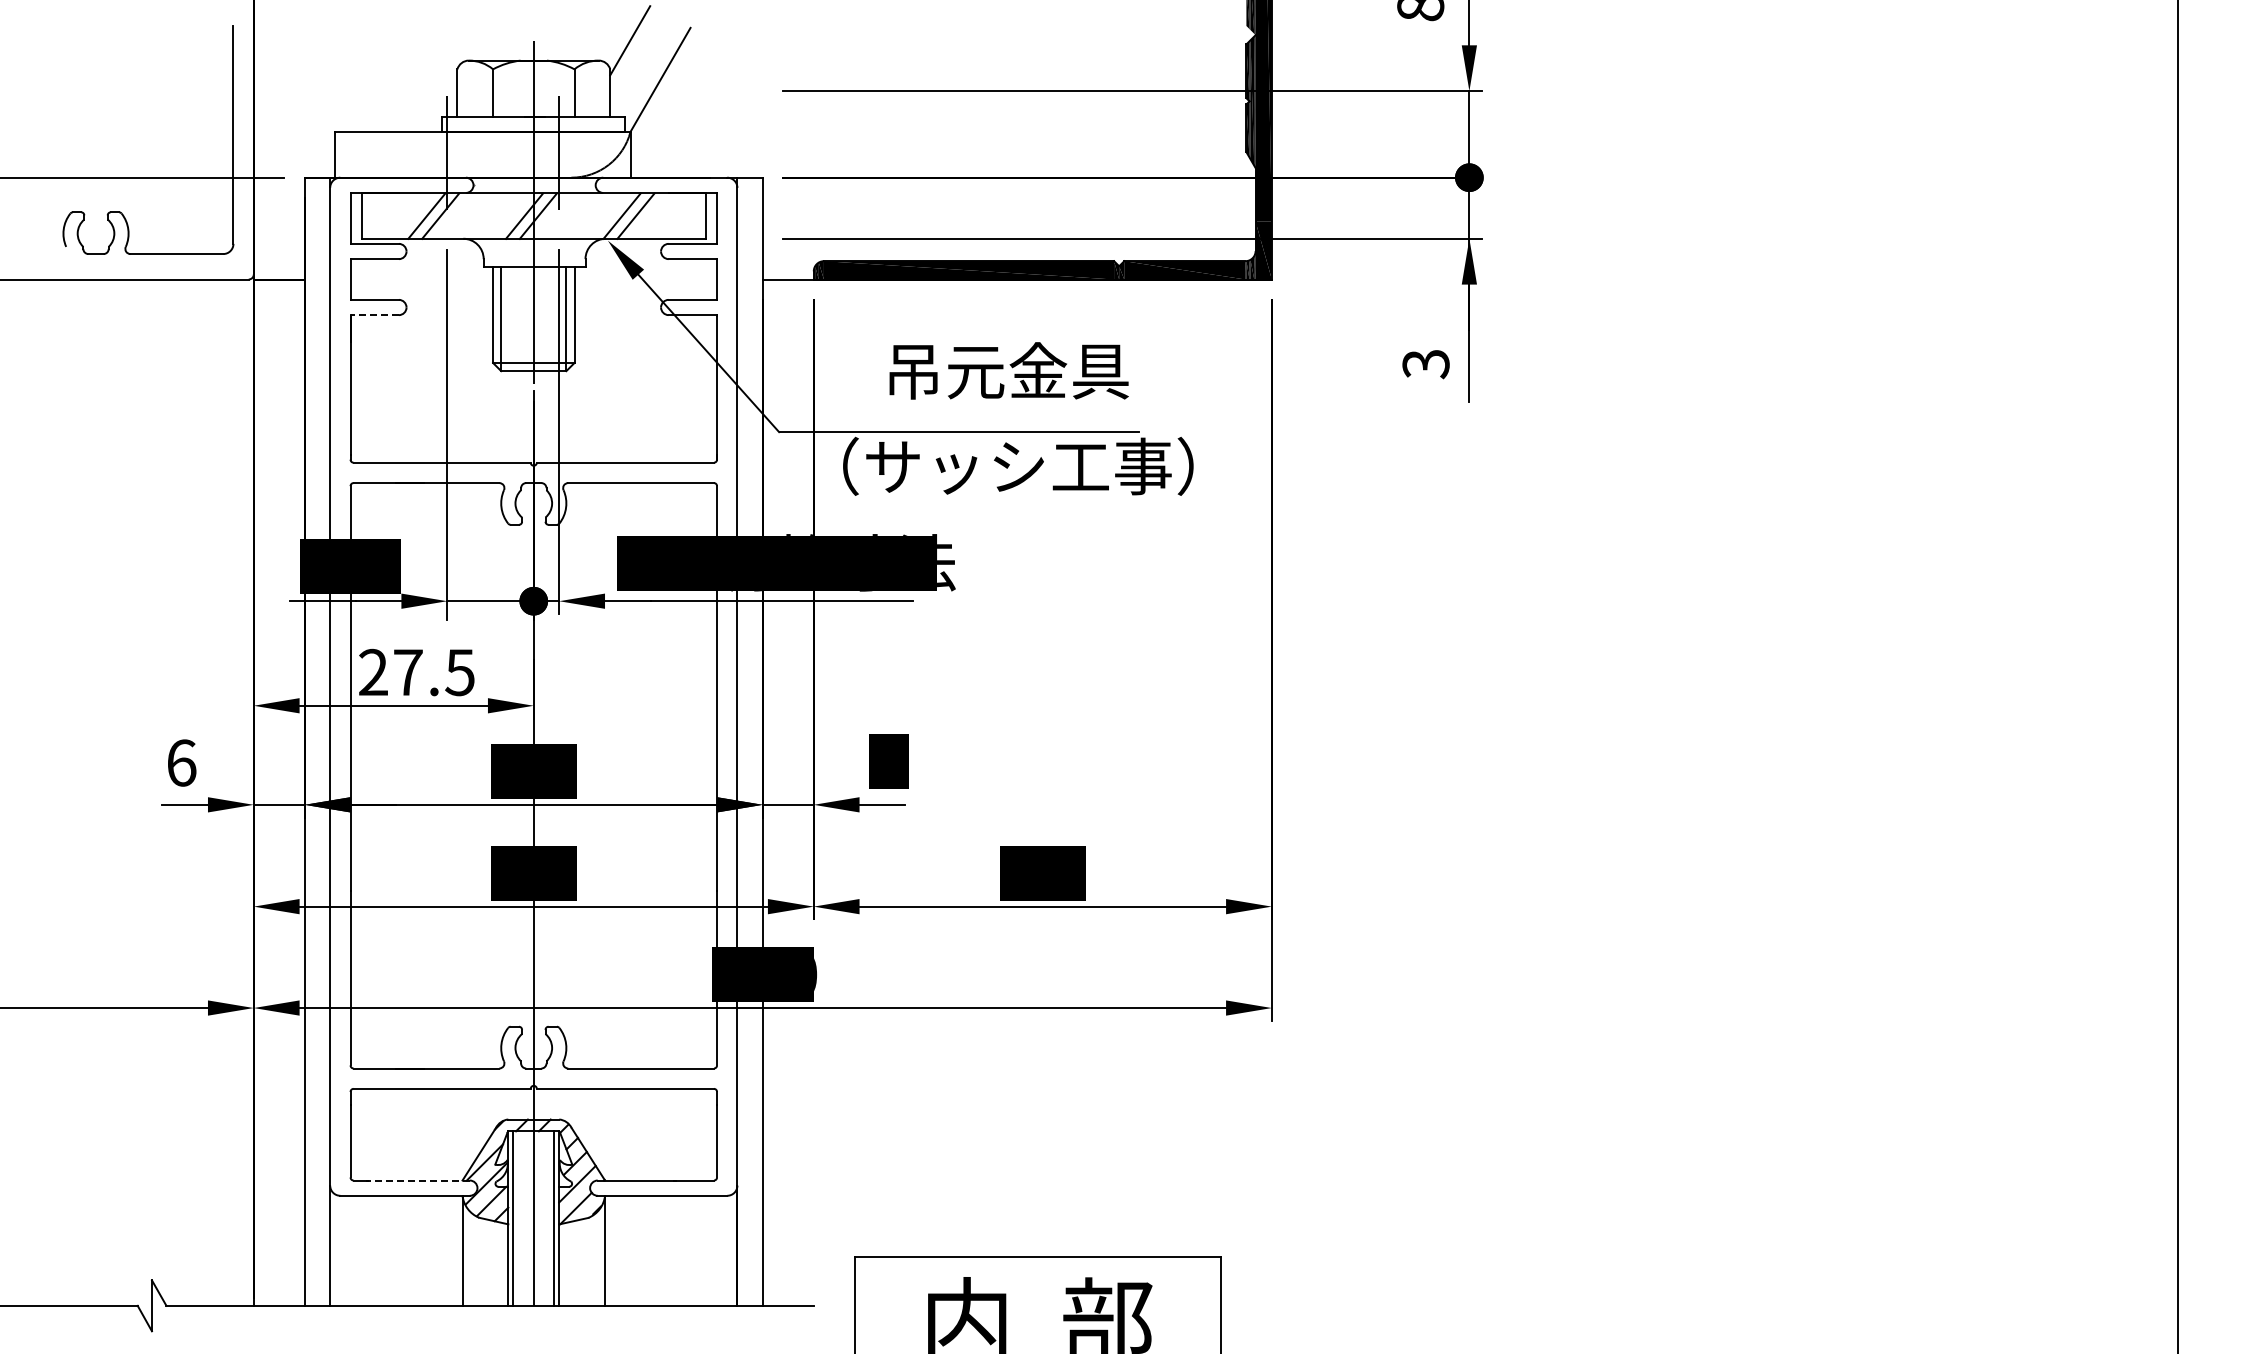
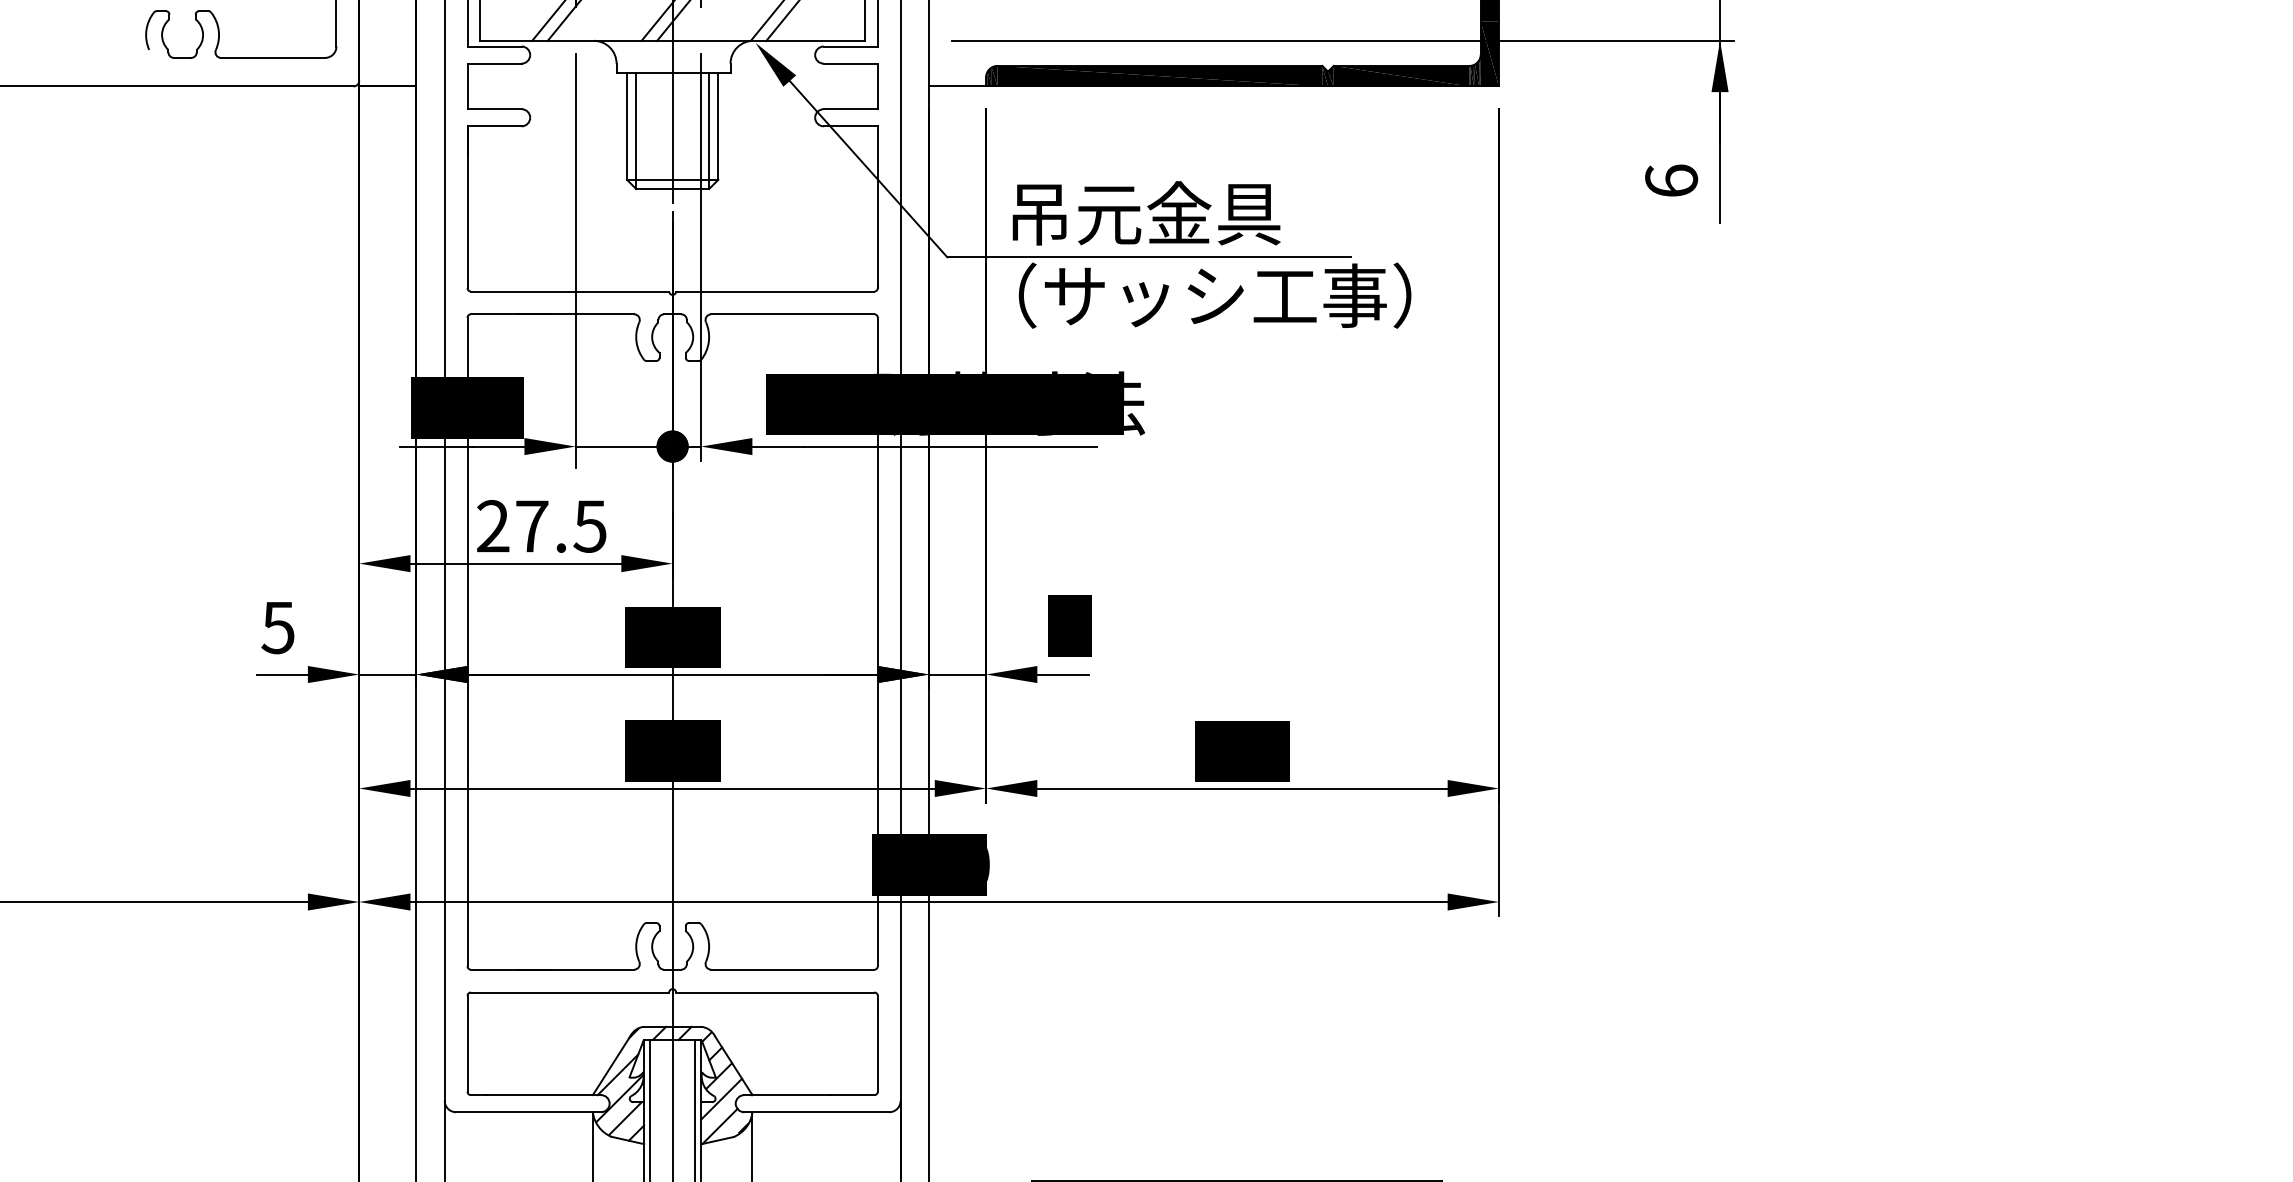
line: (374, 315) -> (494, 126), dashed -> solid
text: (1425, 364) -> (1670, 181), 3 -> 6
text: (1008, 370) -> (1145, 212), moved
text: (181, 762) -> (278, 627), 6 -> 5
line: (417, 1180) -> (542, 1095), dashed -> solid

